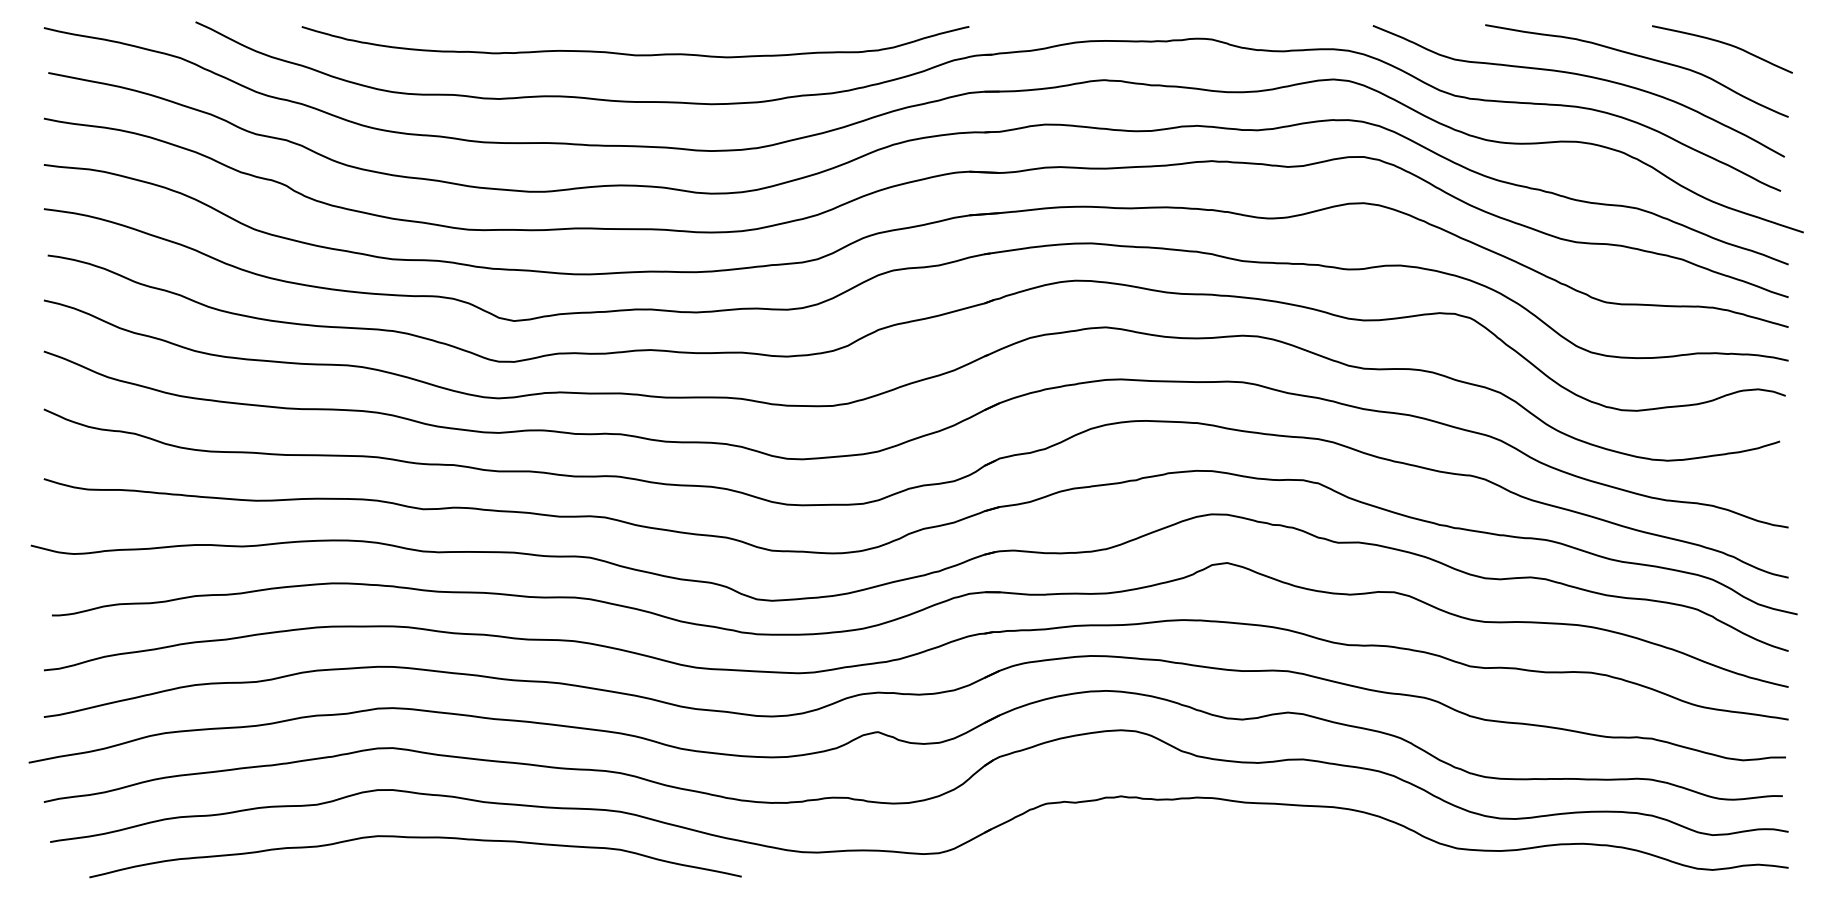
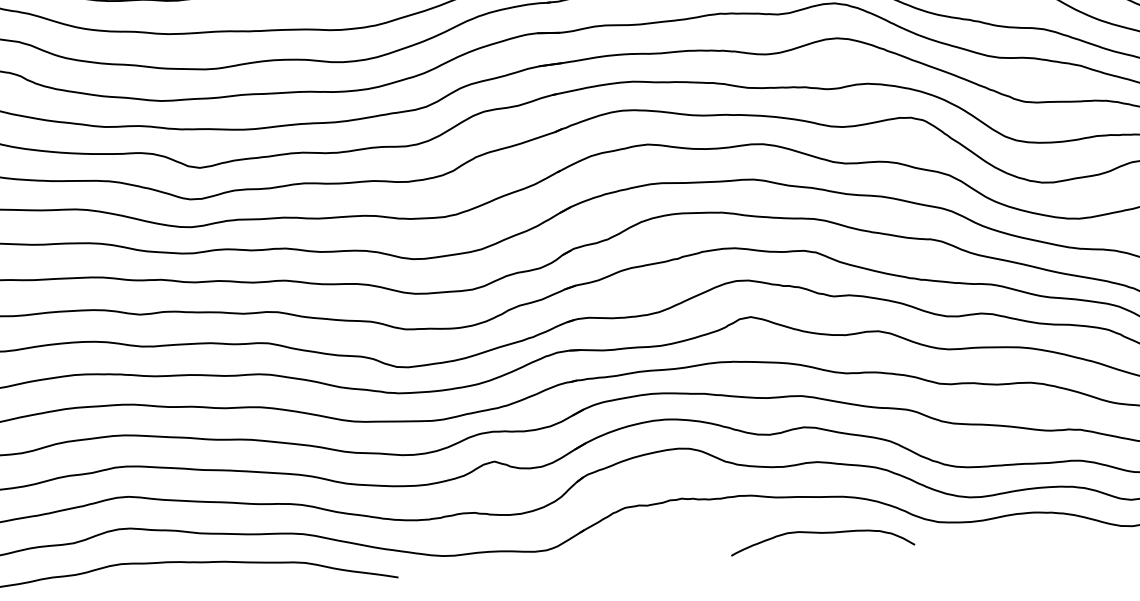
curve: (1306, 854) -> (824, 533), added

